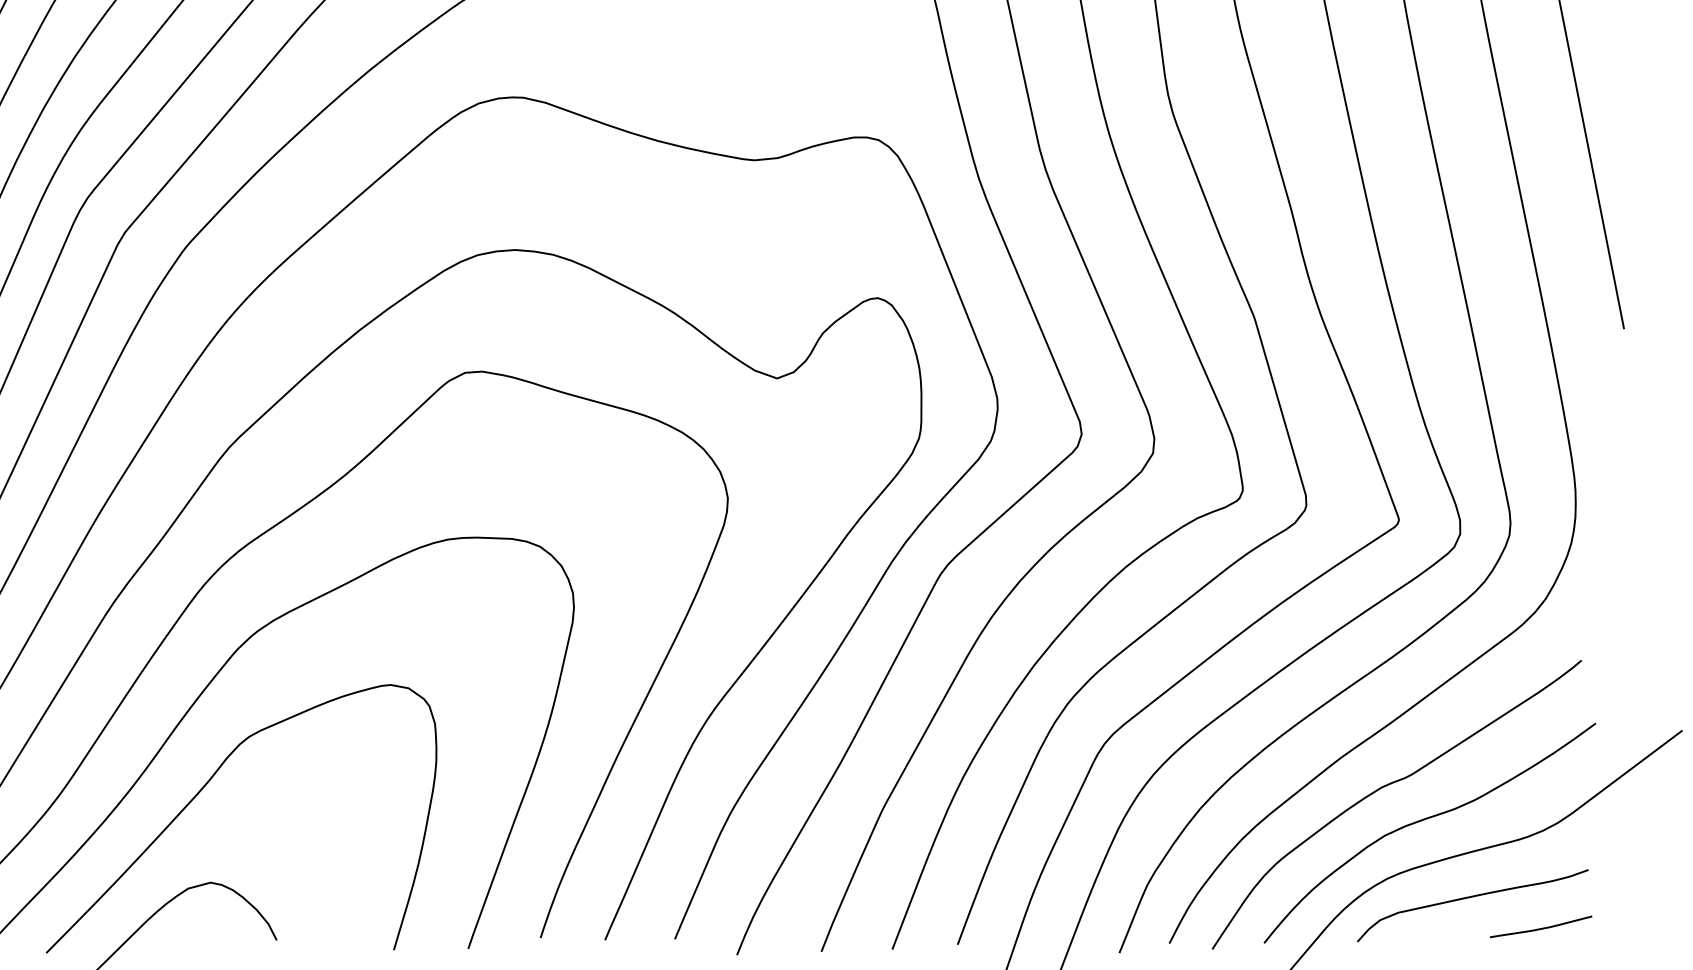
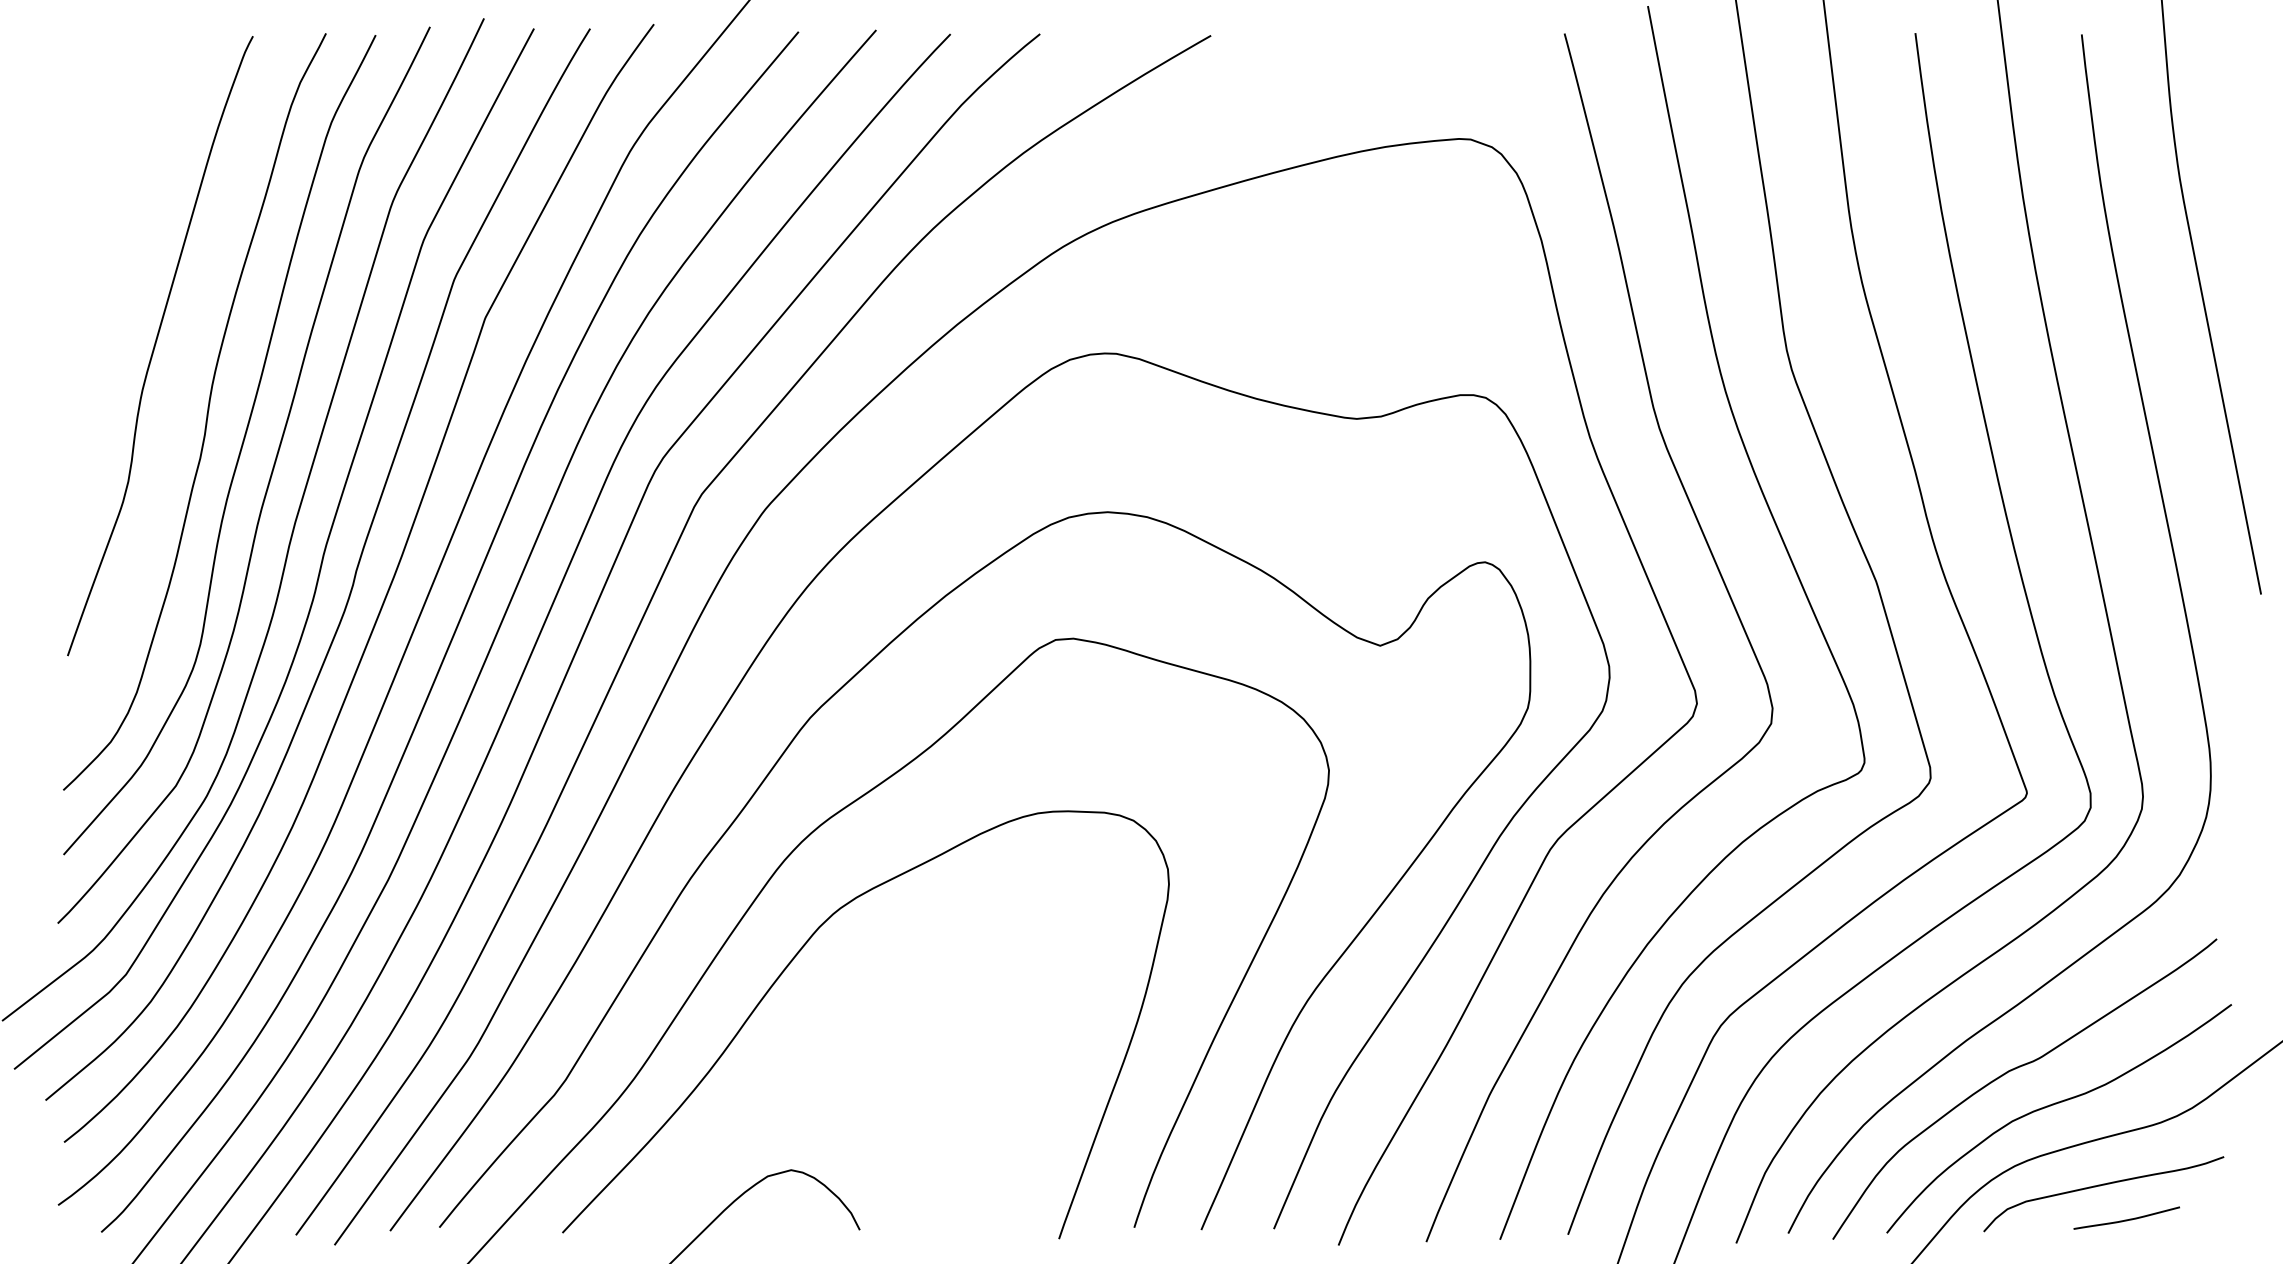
curve: (207, 784) -> (787, 1068), removed
curve: (1540, 928) -> (2126, 1219), moved

